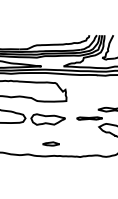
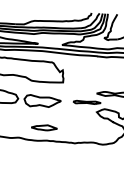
part: (50, 143) -> (43, 127), size x1.43

